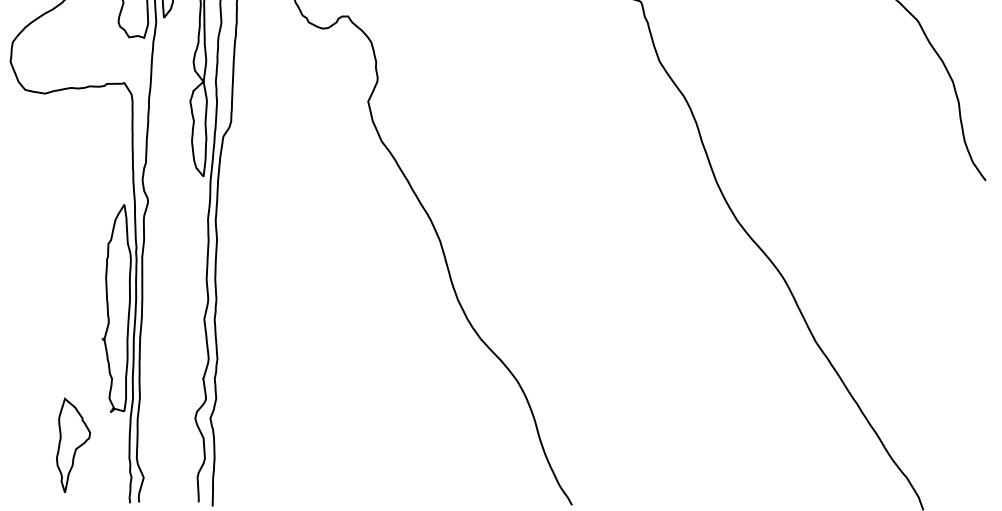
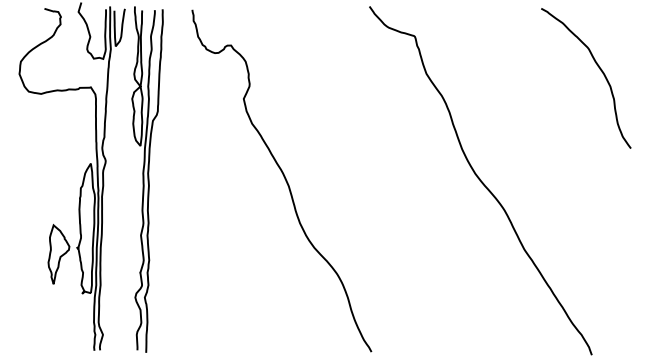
part: (72, 445) -> (58, 254), moved

